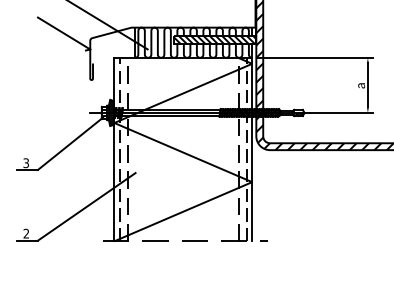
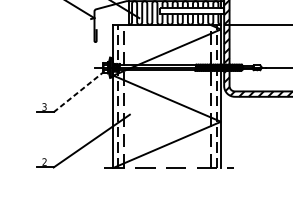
hatch: (214, 39) -> (191, 10), removed
line: (70, 143) -> (79, 91), solid -> dashed

